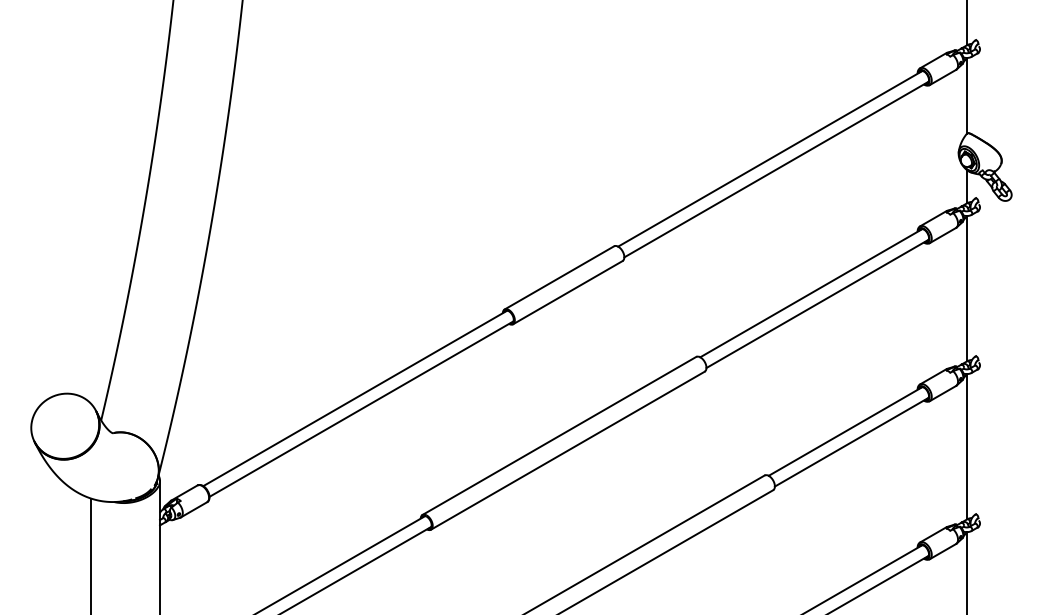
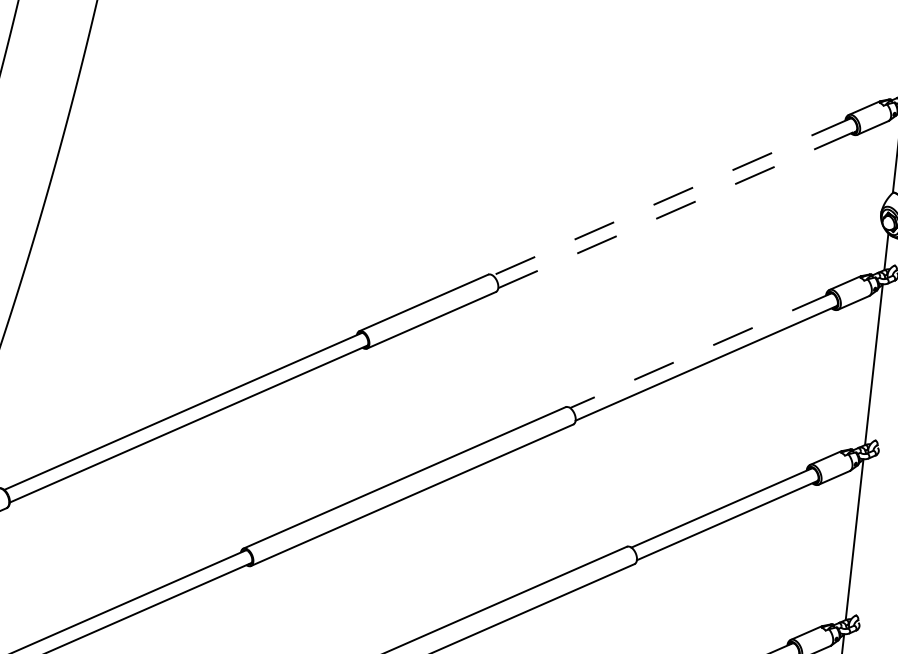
line: (770, 158) -> (672, 196), solid -> dashed
line: (776, 169) -> (677, 209), solid -> dashed
line: (810, 293) -> (699, 350), solid -> dashed

